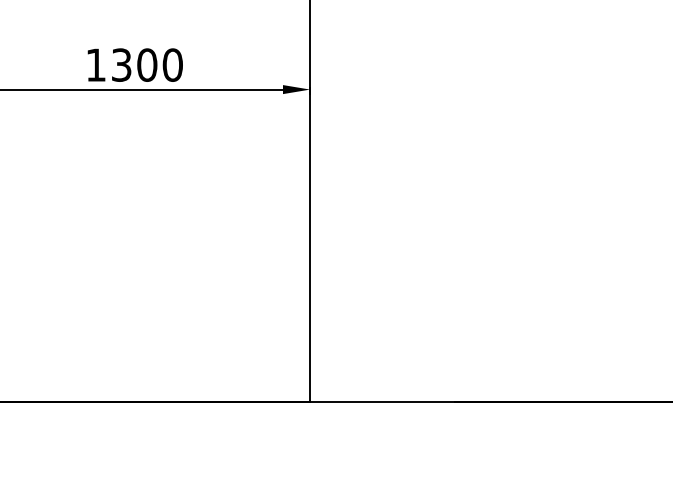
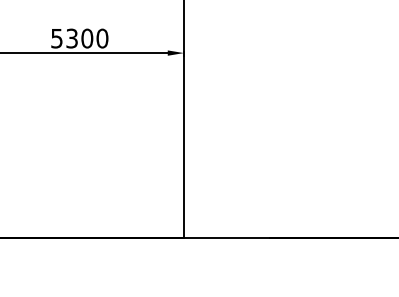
text: (95, 64) -> (56, 38), 1300 -> 5300

